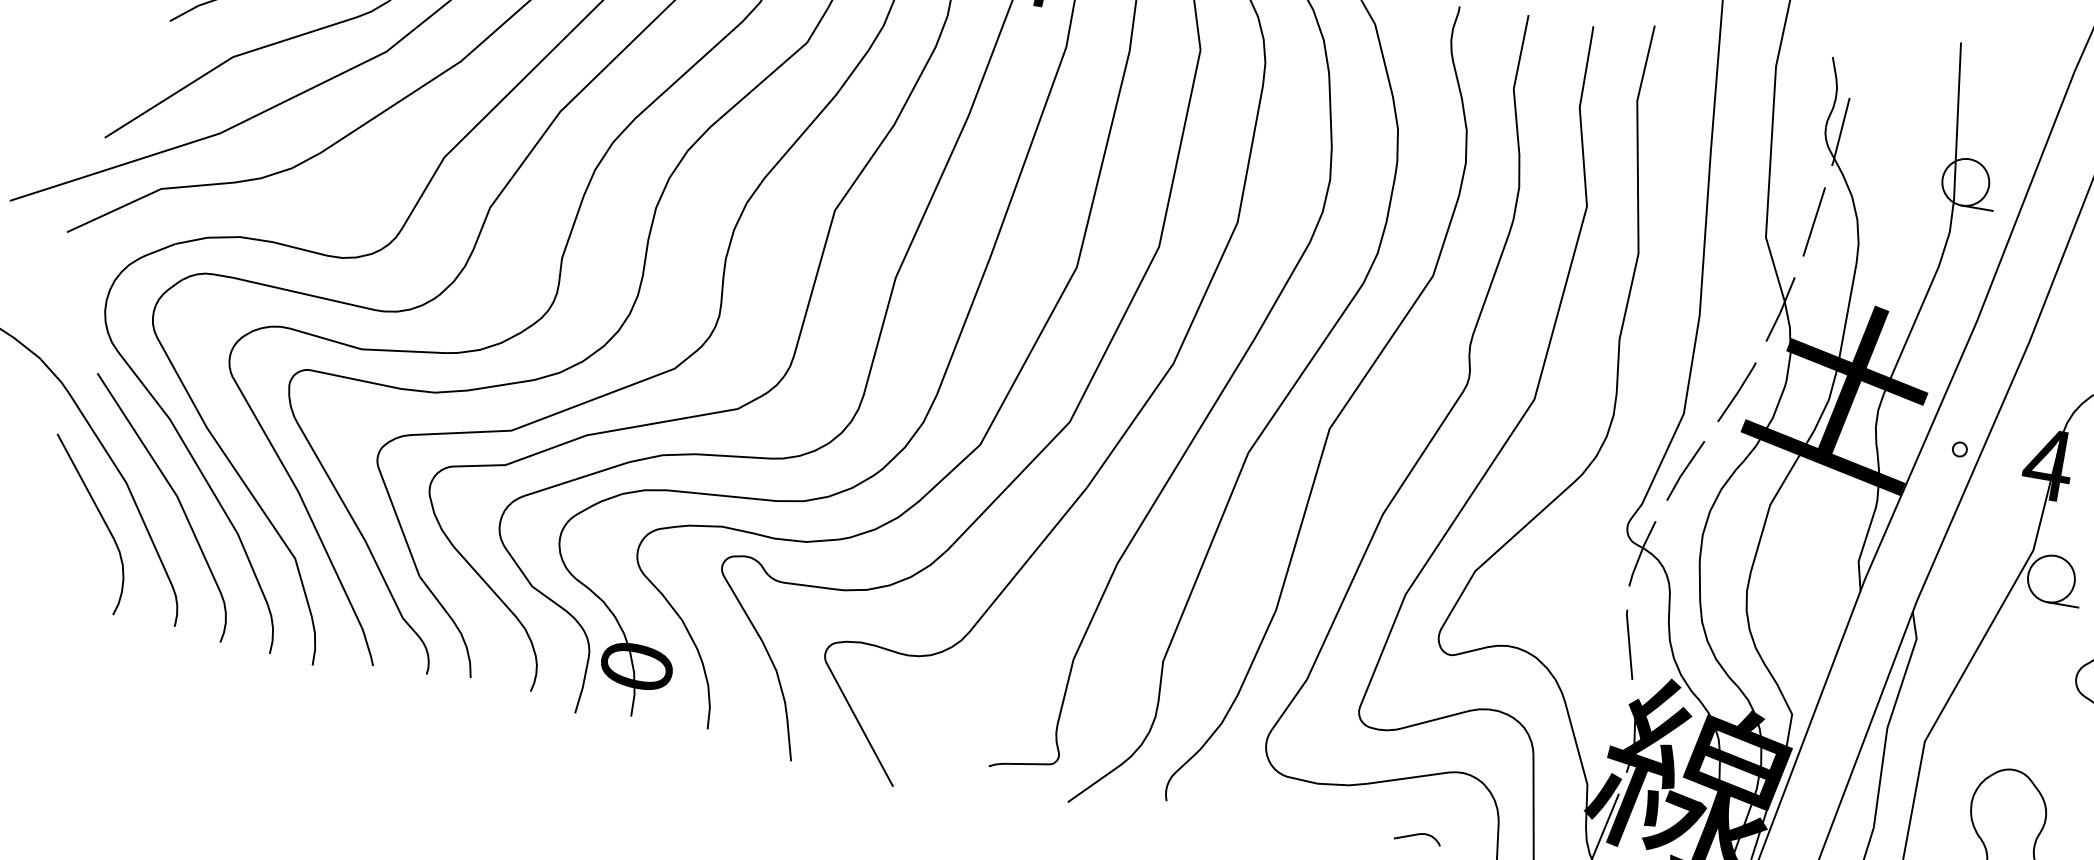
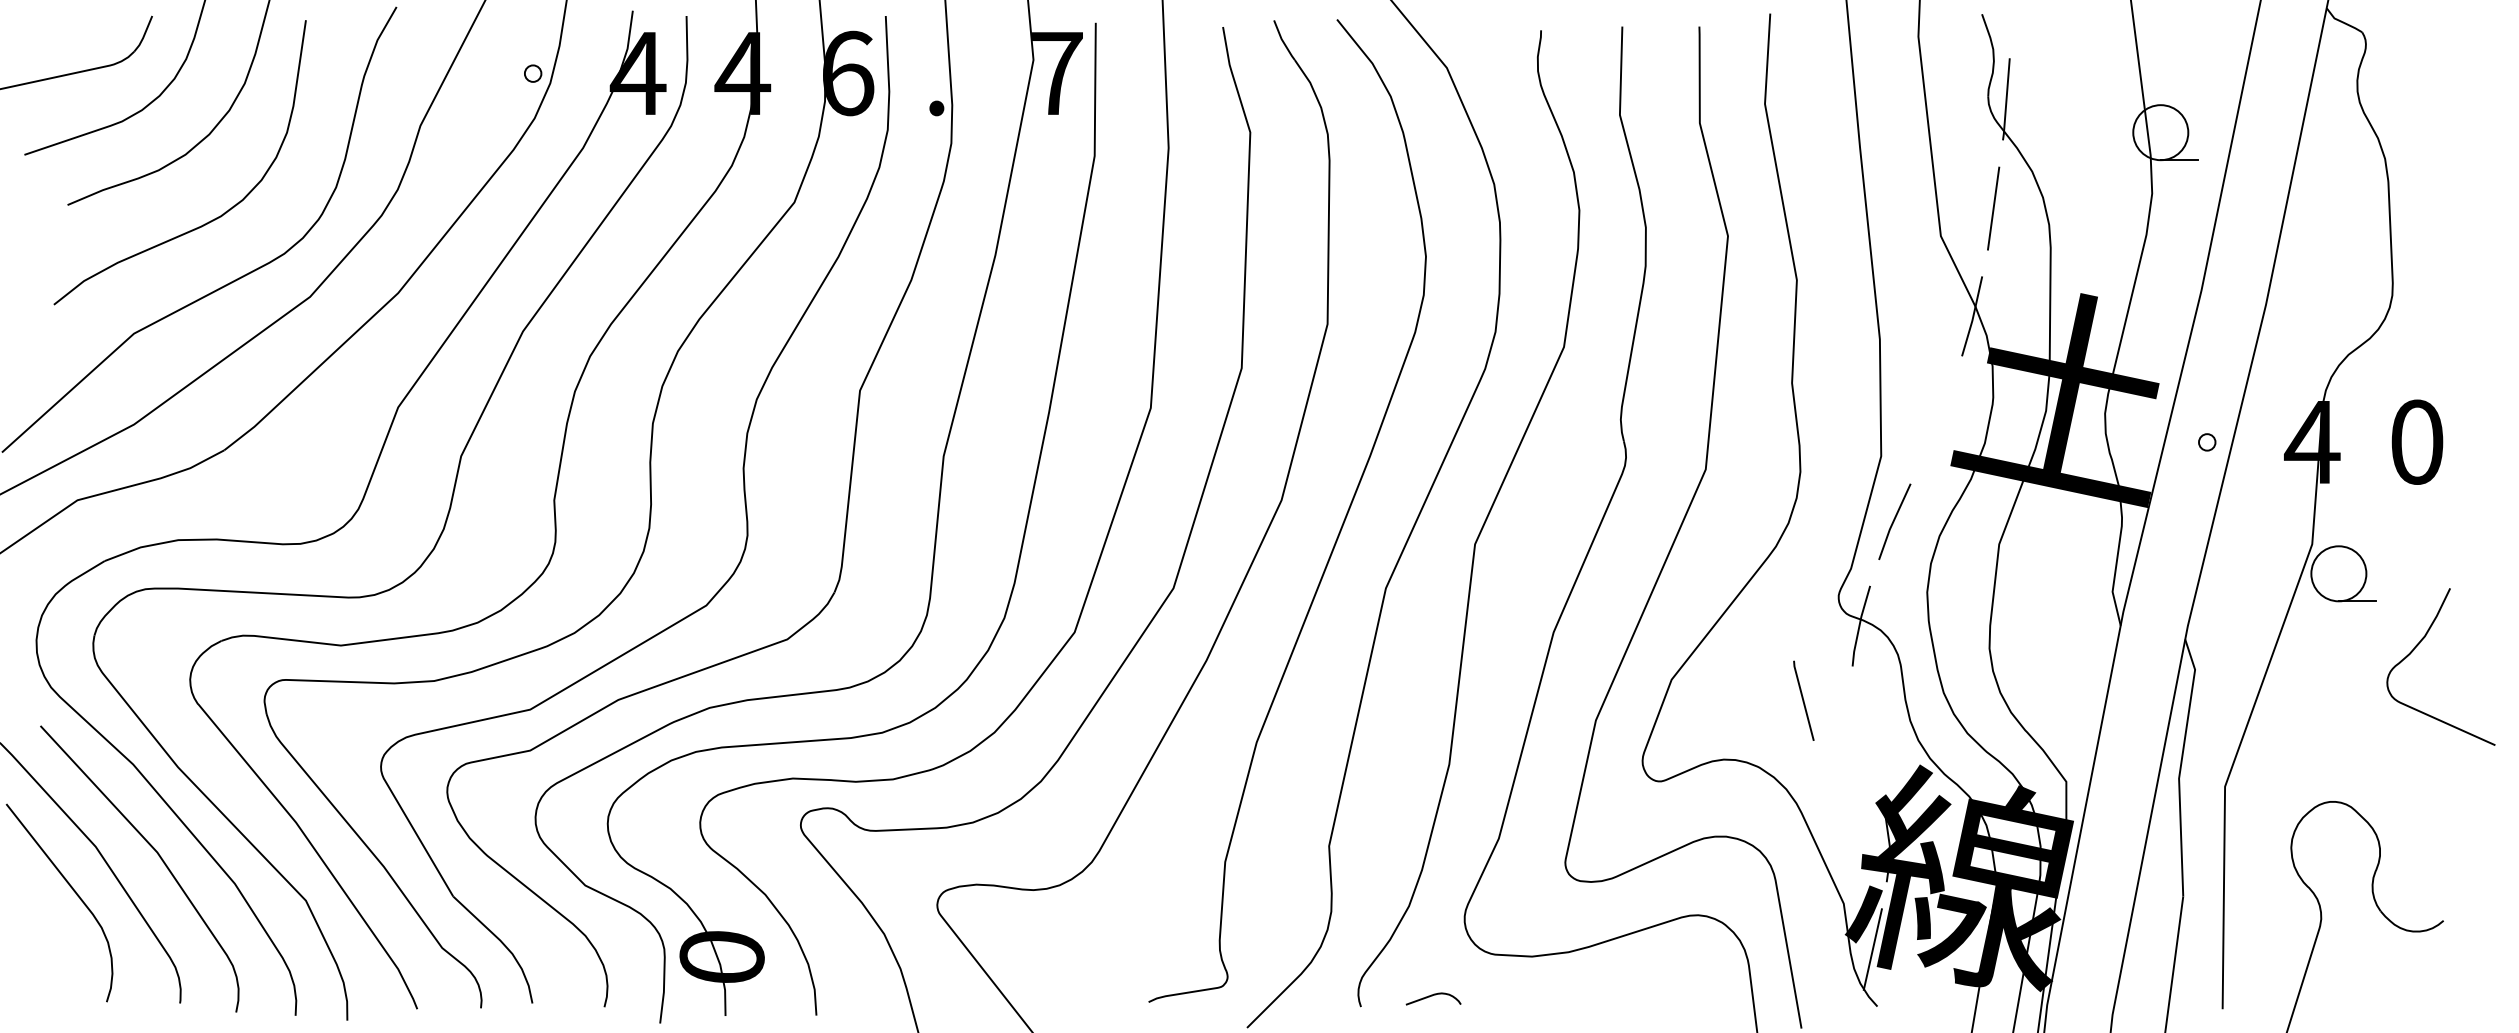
line: (1737, 392) -> (1938, 420), removed
line: (1629, 644) -> (1803, 700), moved
curve: (1417, 835) -> (1432, 996), moved

